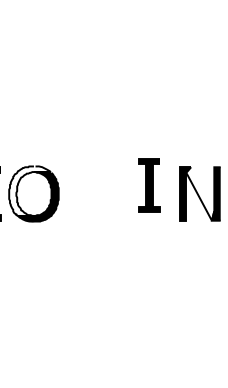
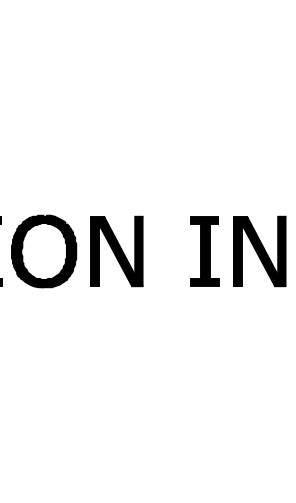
part: (149, 185) -> (204, 251), moved
fill: (29, 190) -> (38, 247), added
part: (89, 194) -> (116, 251), added
fill: (199, 194) -> (259, 251), added

